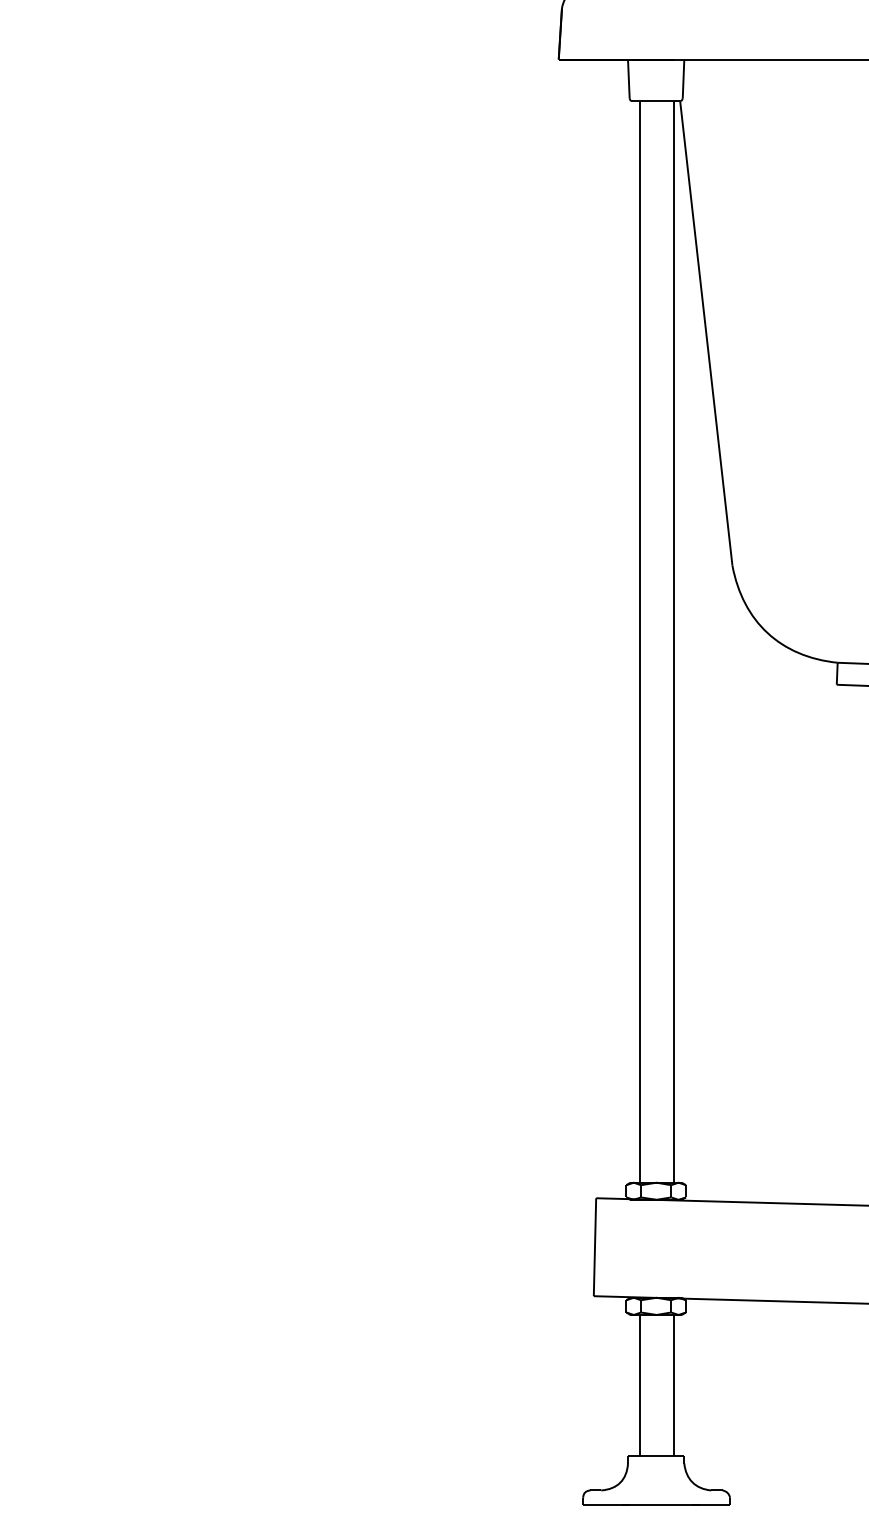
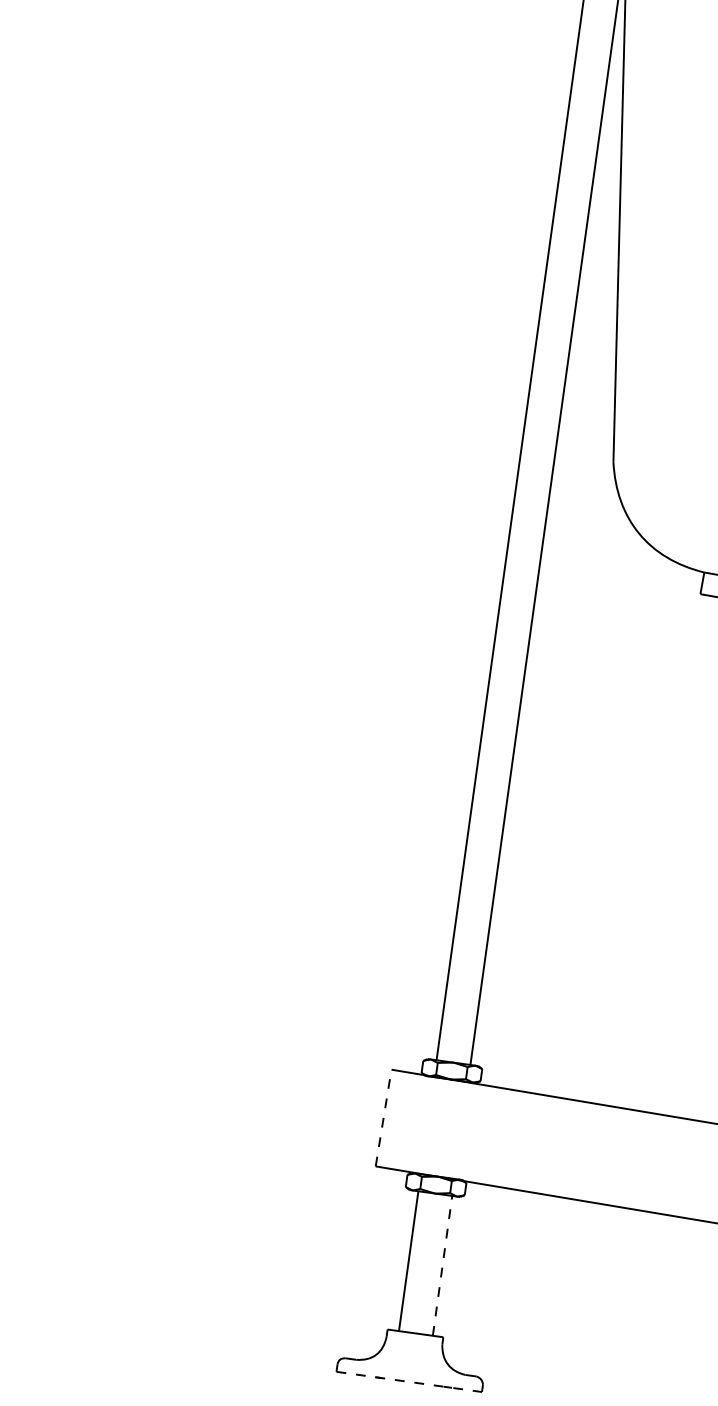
line: (594, 1247) -> (383, 1118), solid -> dashed
line: (673, 1385) -> (442, 1265), solid -> dashed
line: (657, 1505) -> (410, 1382), solid -> dashed

